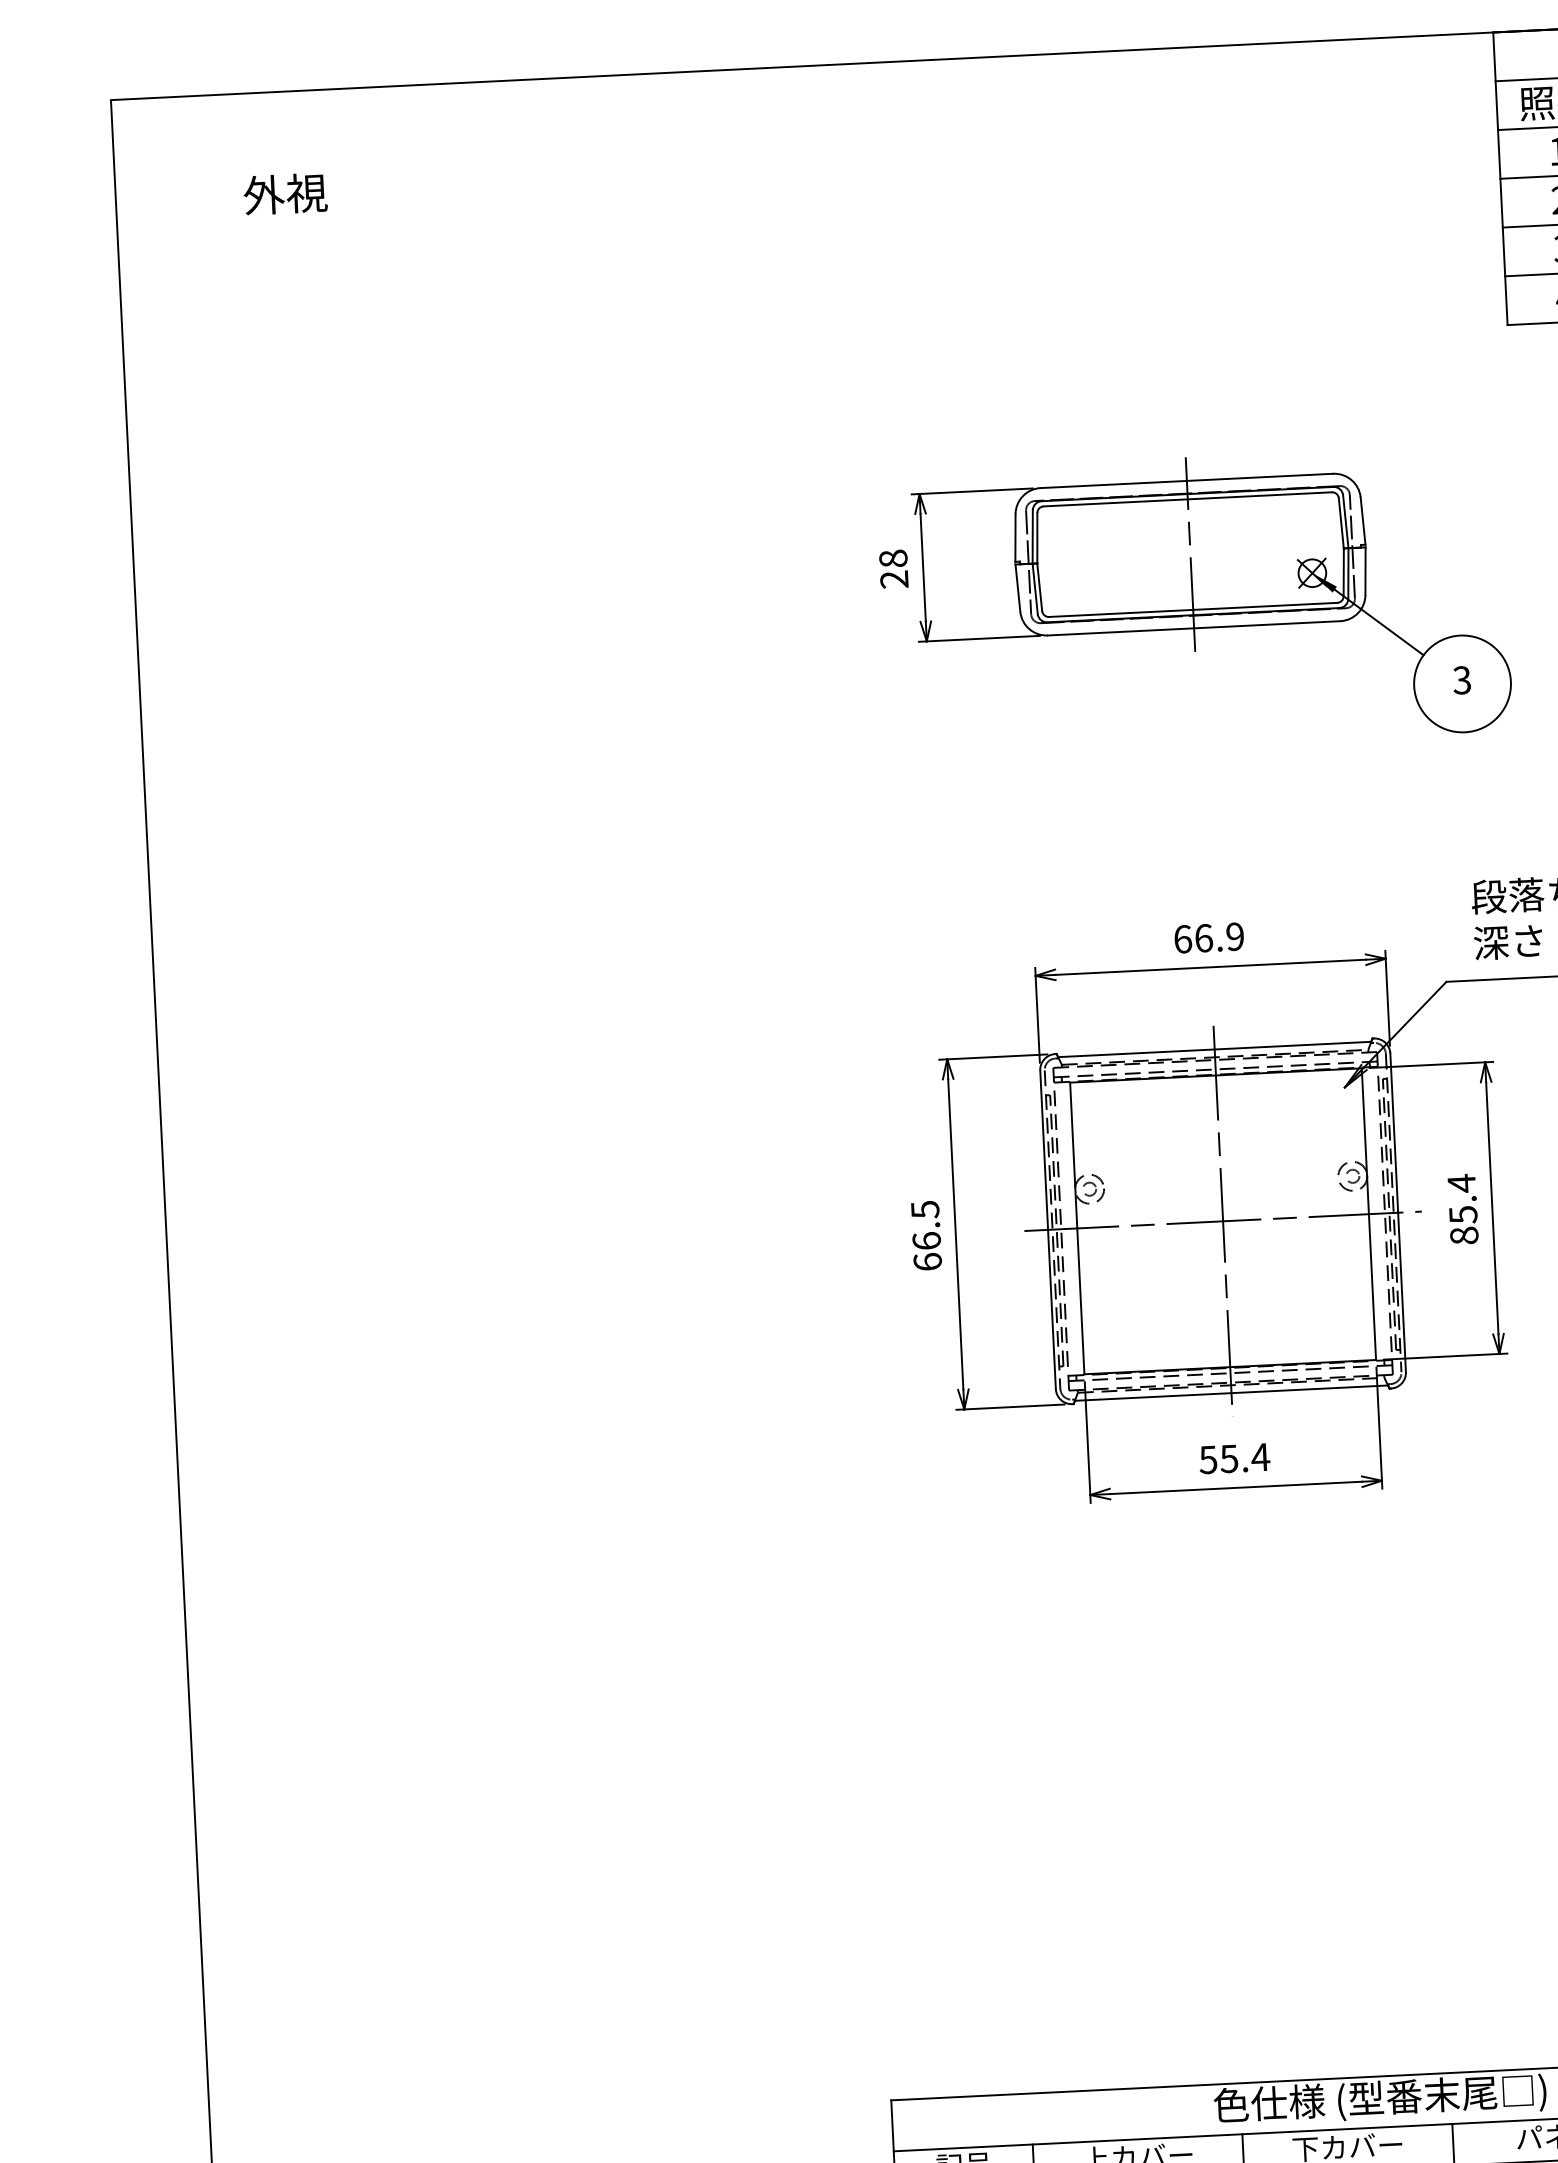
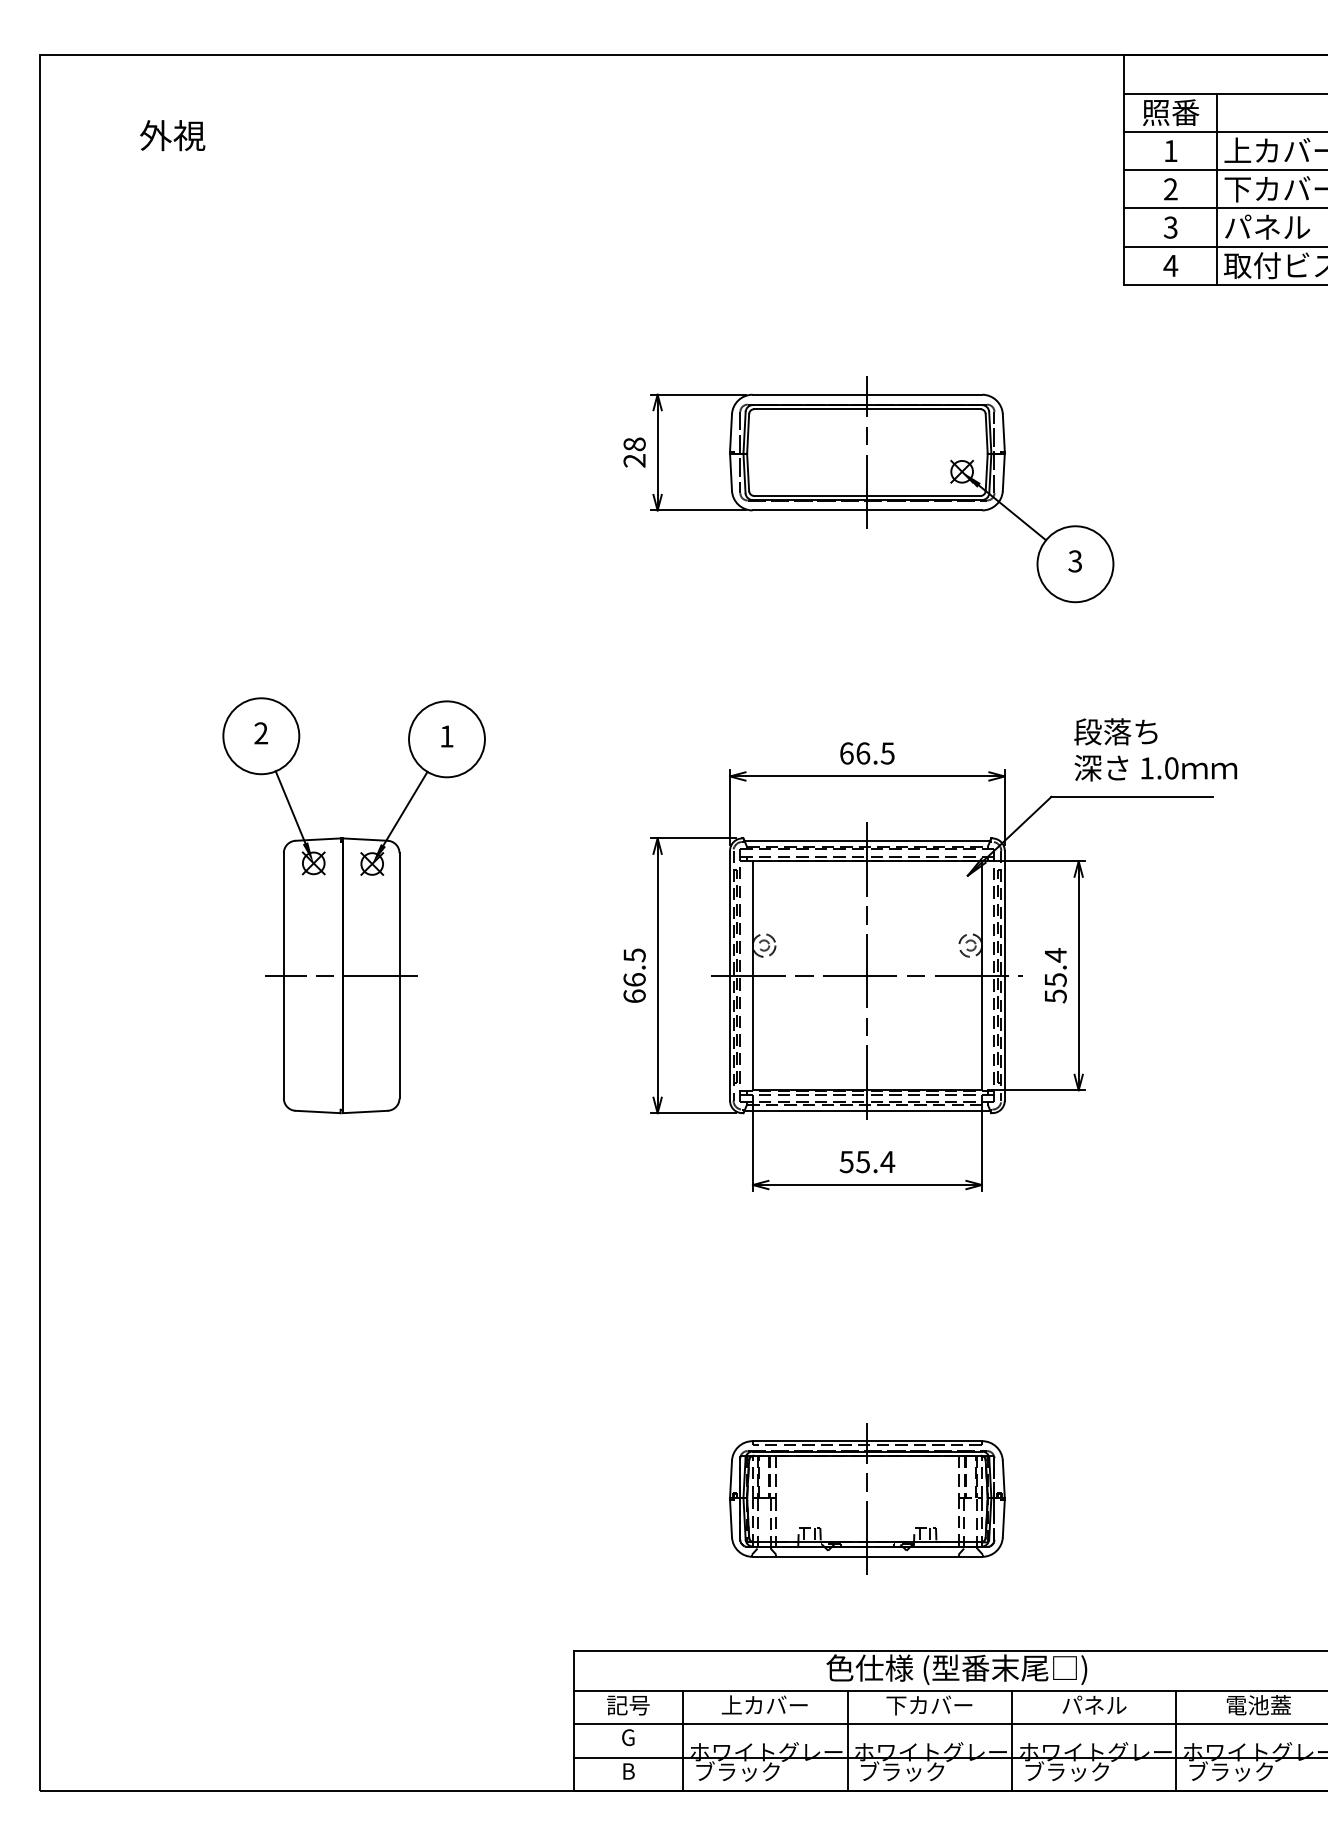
text: (1234, 936) -> (887, 753), 66.9 -> 66.5
part: (563, 1163) -> (353, 905), added
text: (1464, 1235) -> (1055, 996), 85.4 -> 55.4
part: (1255, 1887) -> (867, 1498), added

